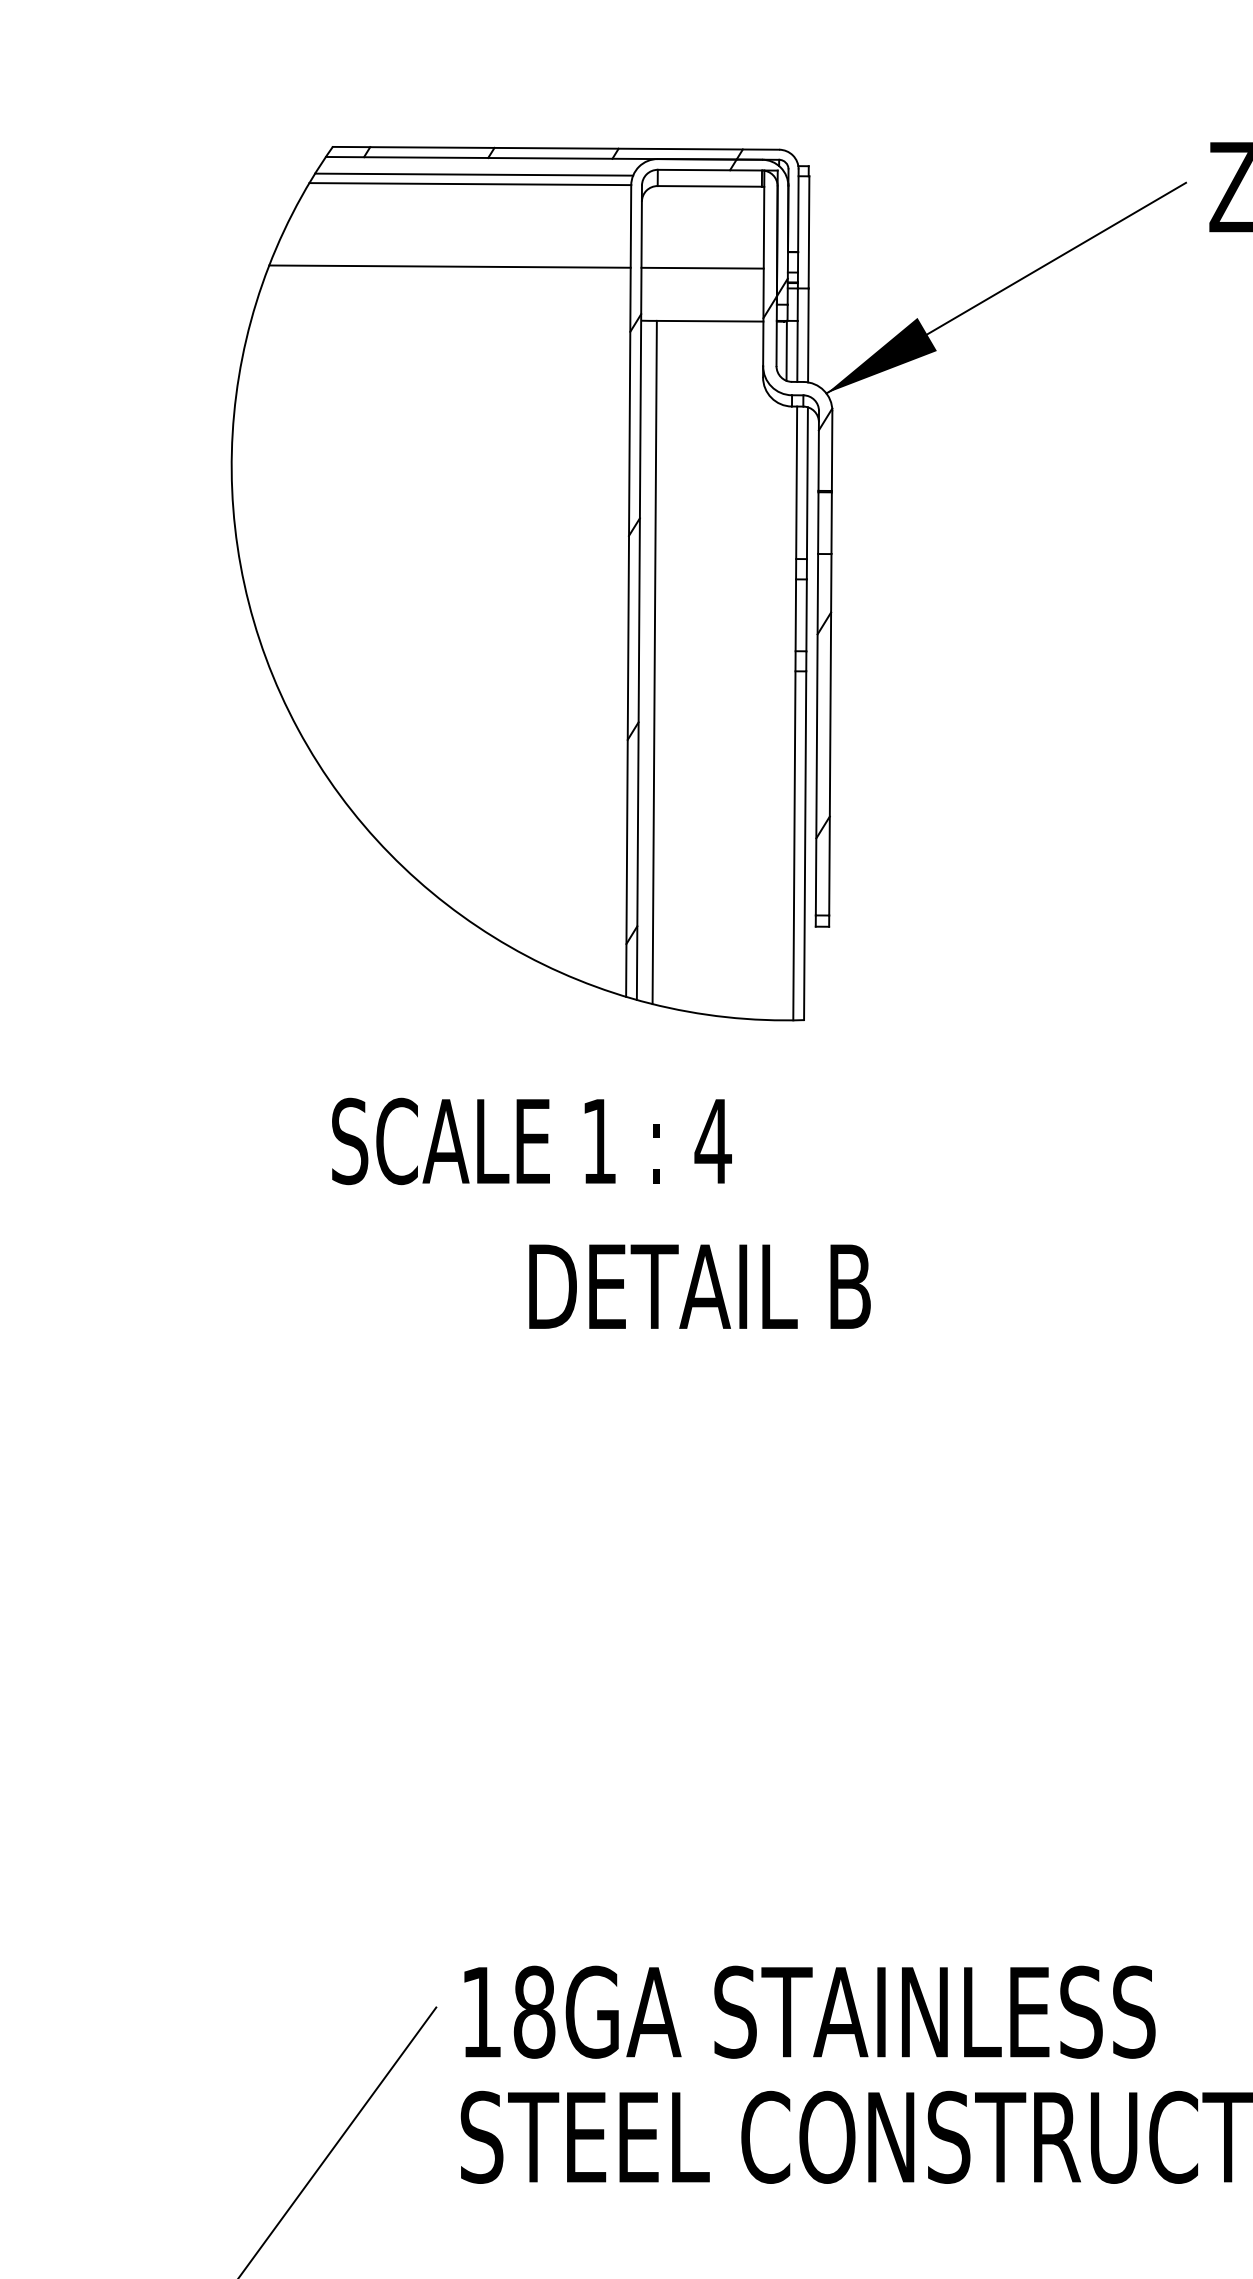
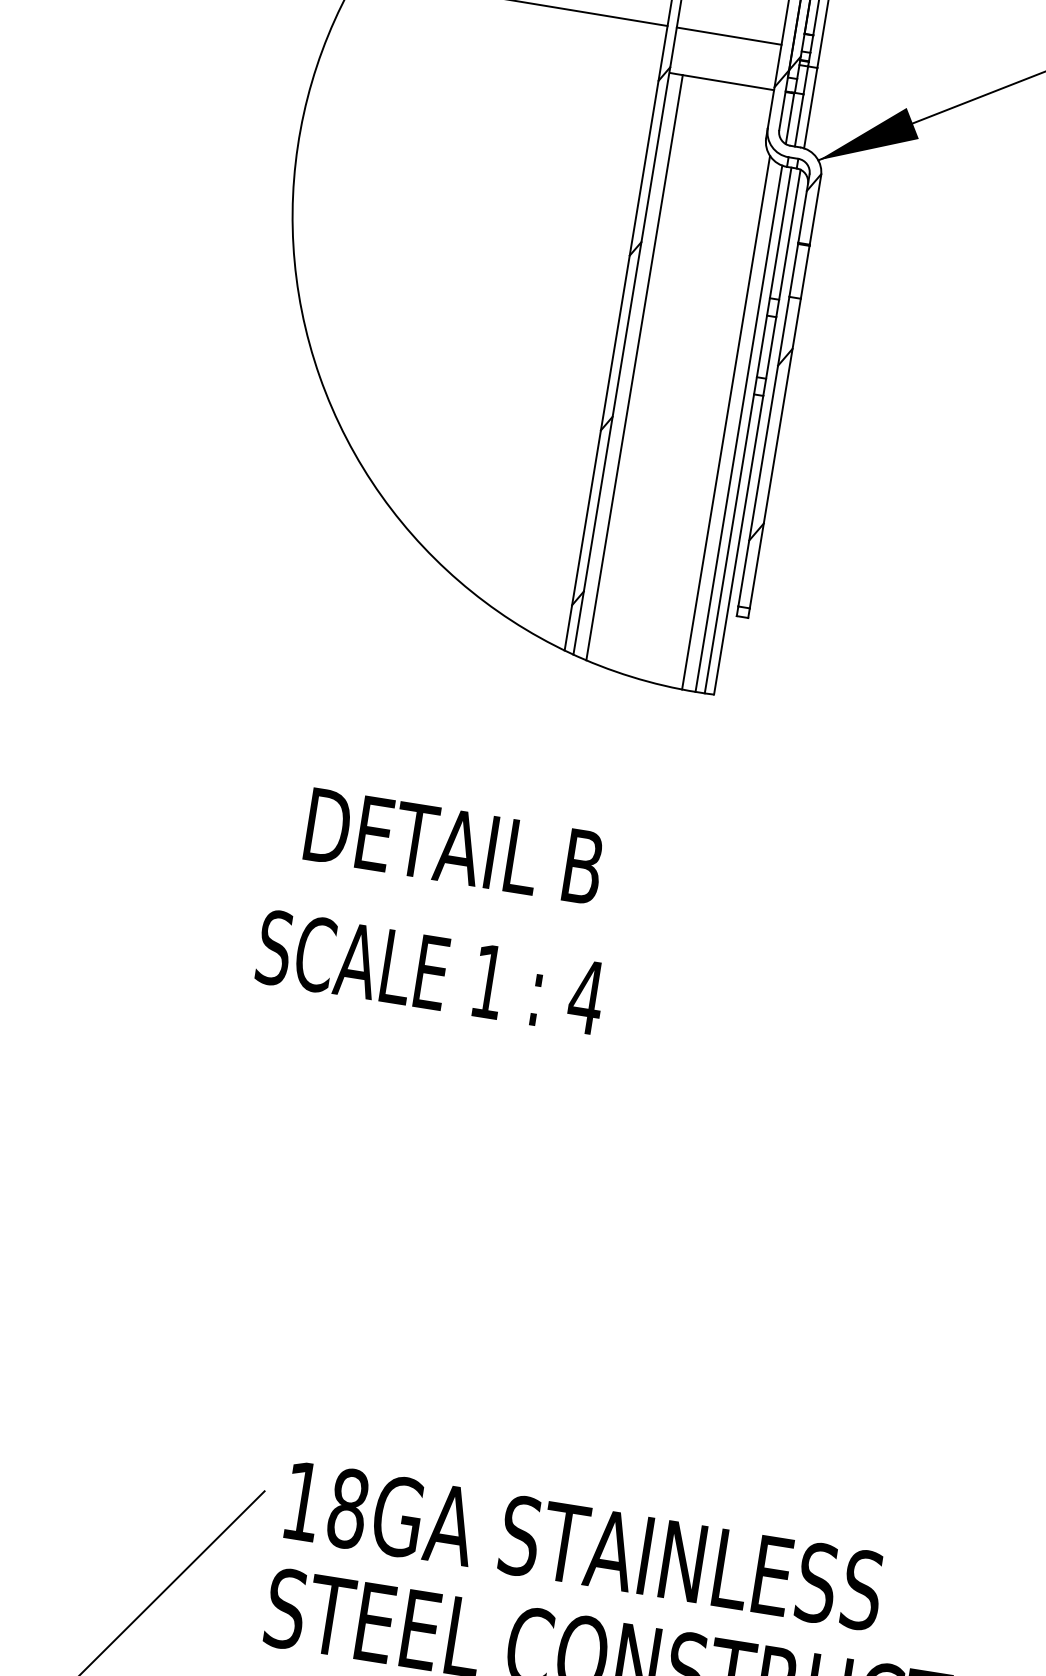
line: (768, 708) -> (725, 422), added
line: (784, 712) -> (739, 428), added
text: (531, 1141) -> (430, 972), moved
text: (699, 1286) -> (453, 846), moved

